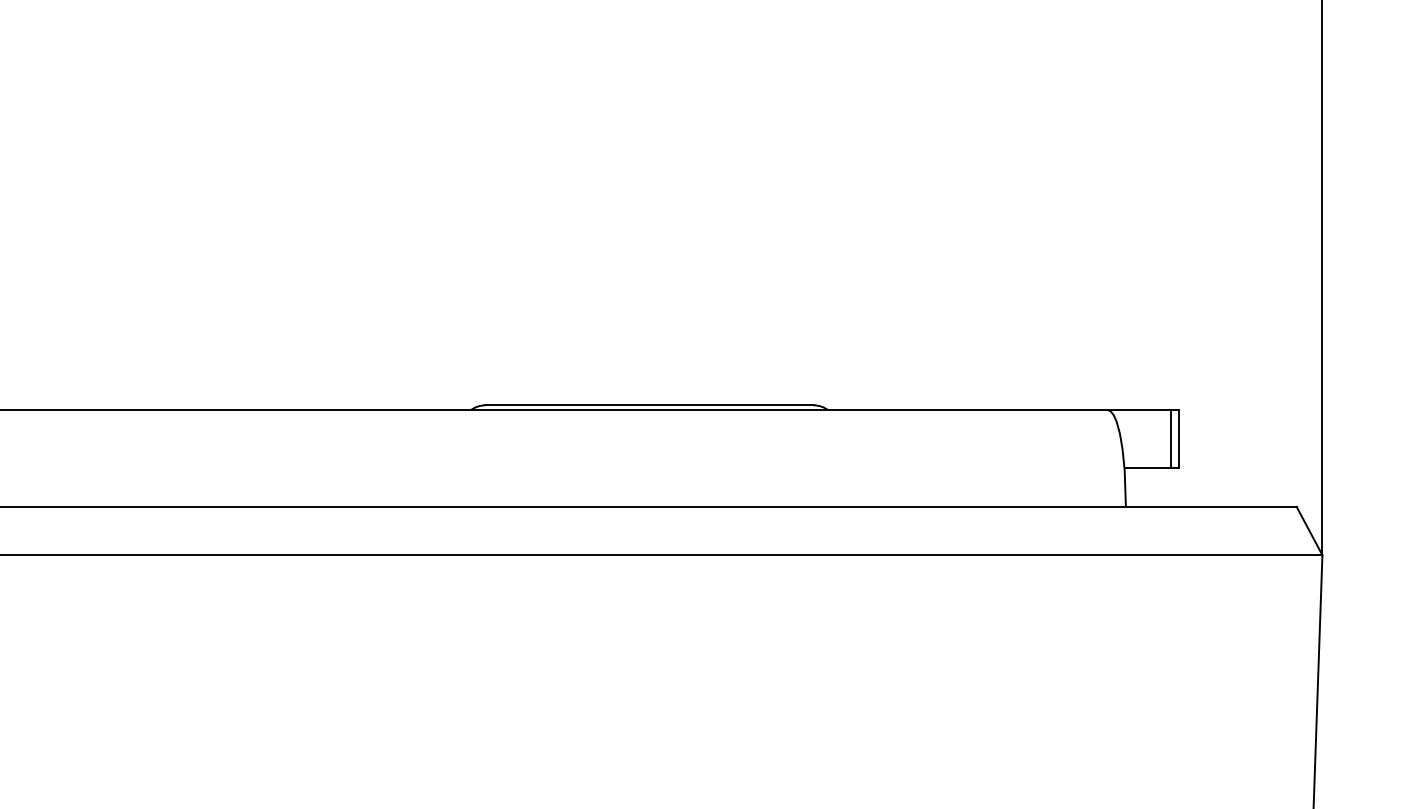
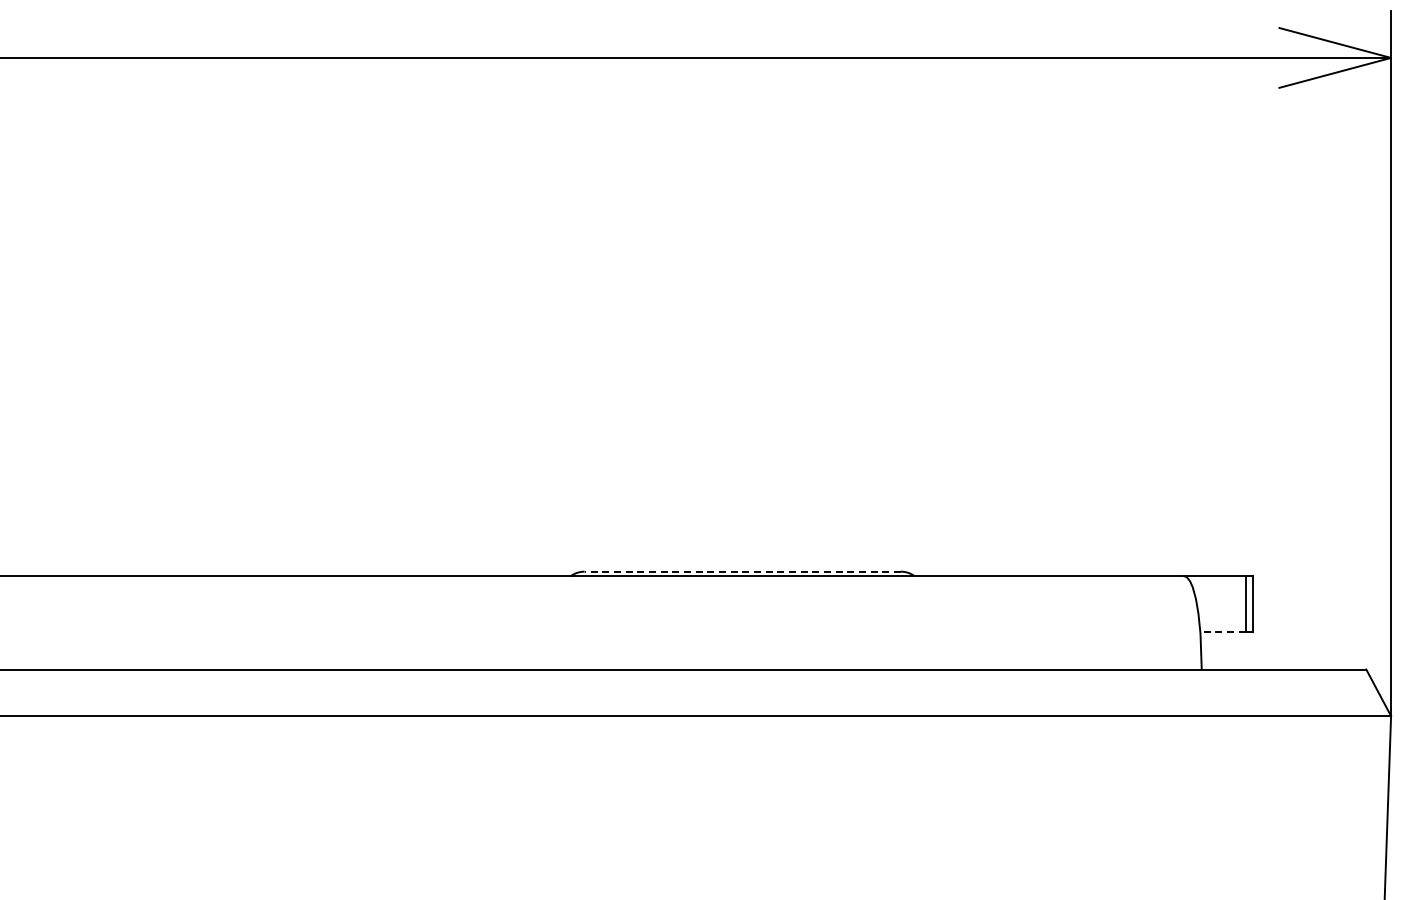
line: (649, 405) -> (742, 571), solid -> dashed
line: (1147, 468) -> (1222, 632), solid -> dashed

